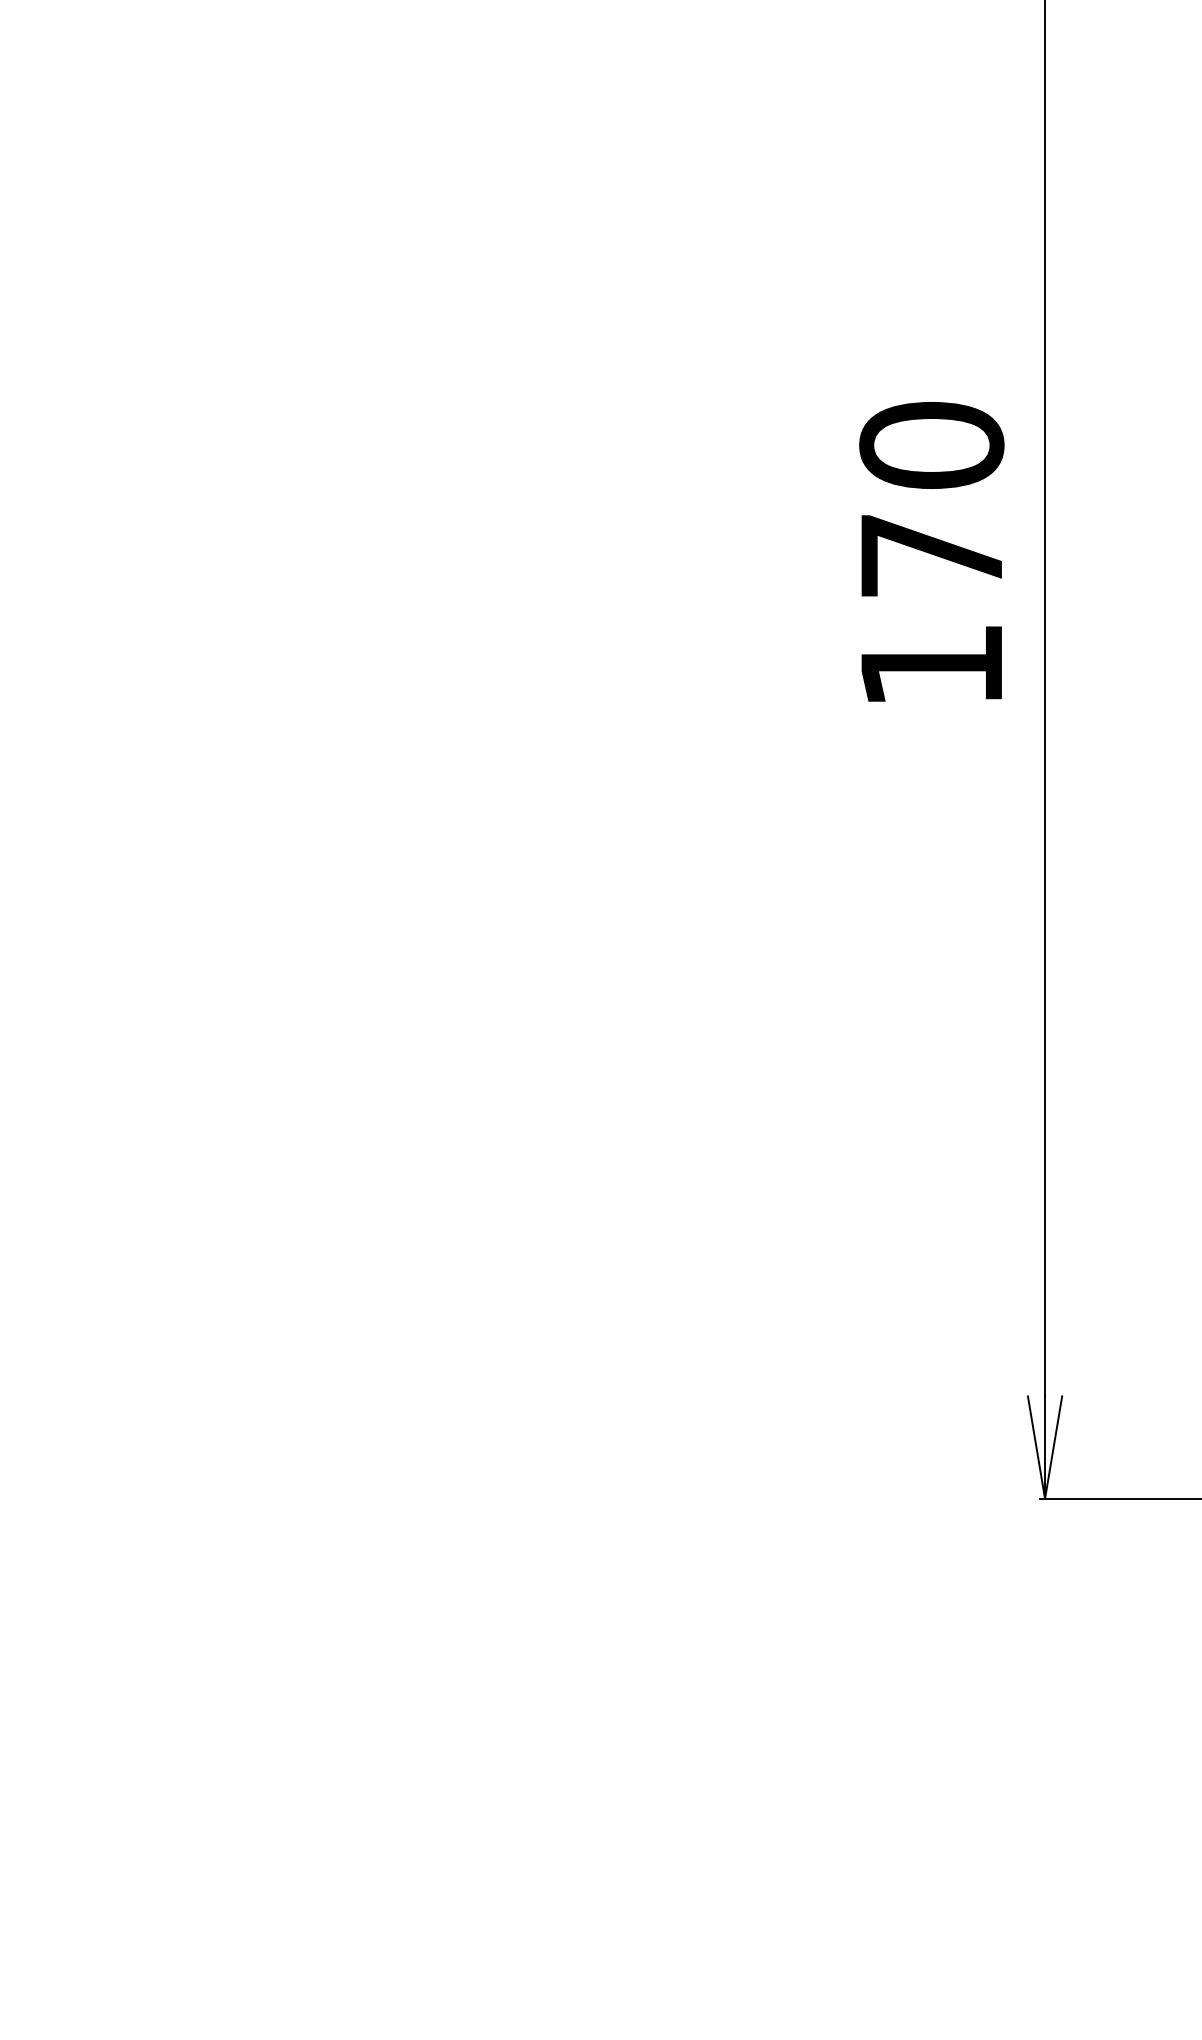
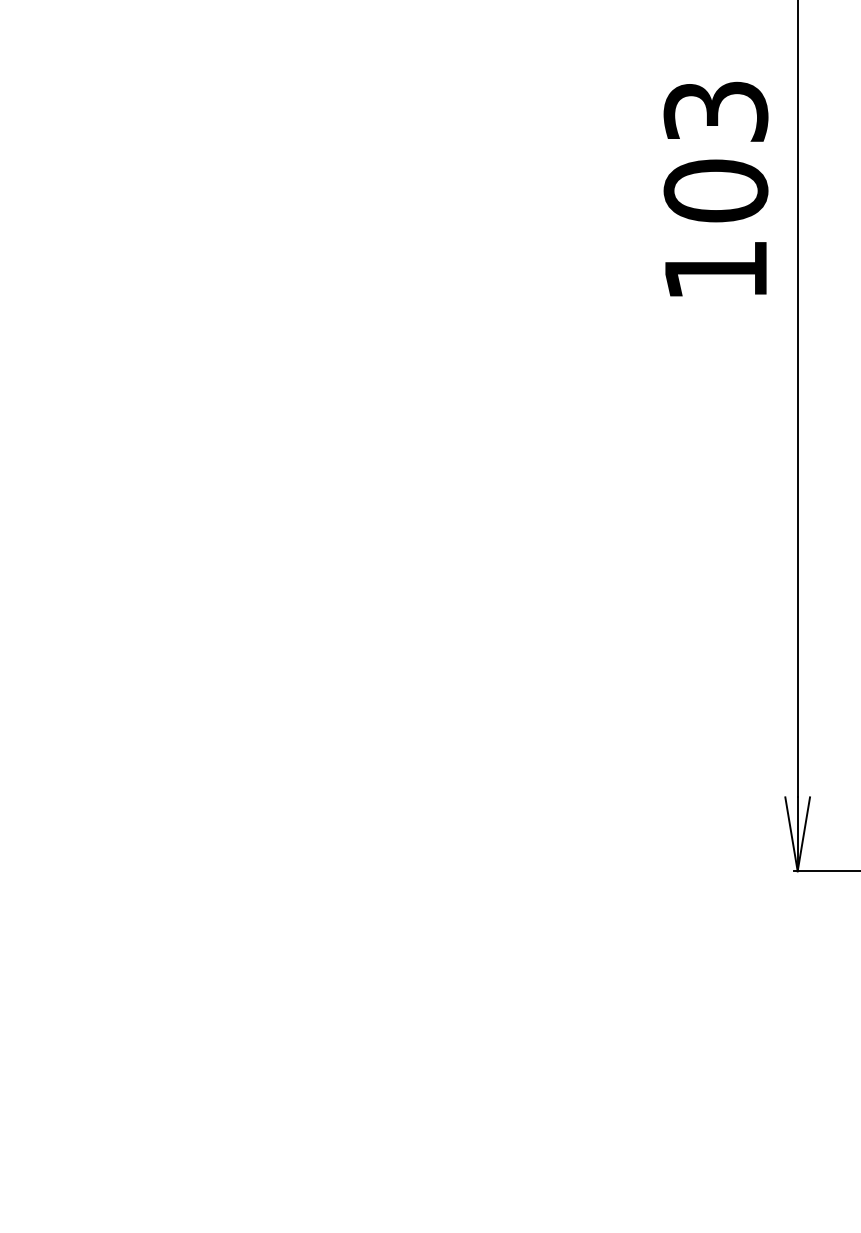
text: (931, 500) -> (715, 151), 170 -> 103

